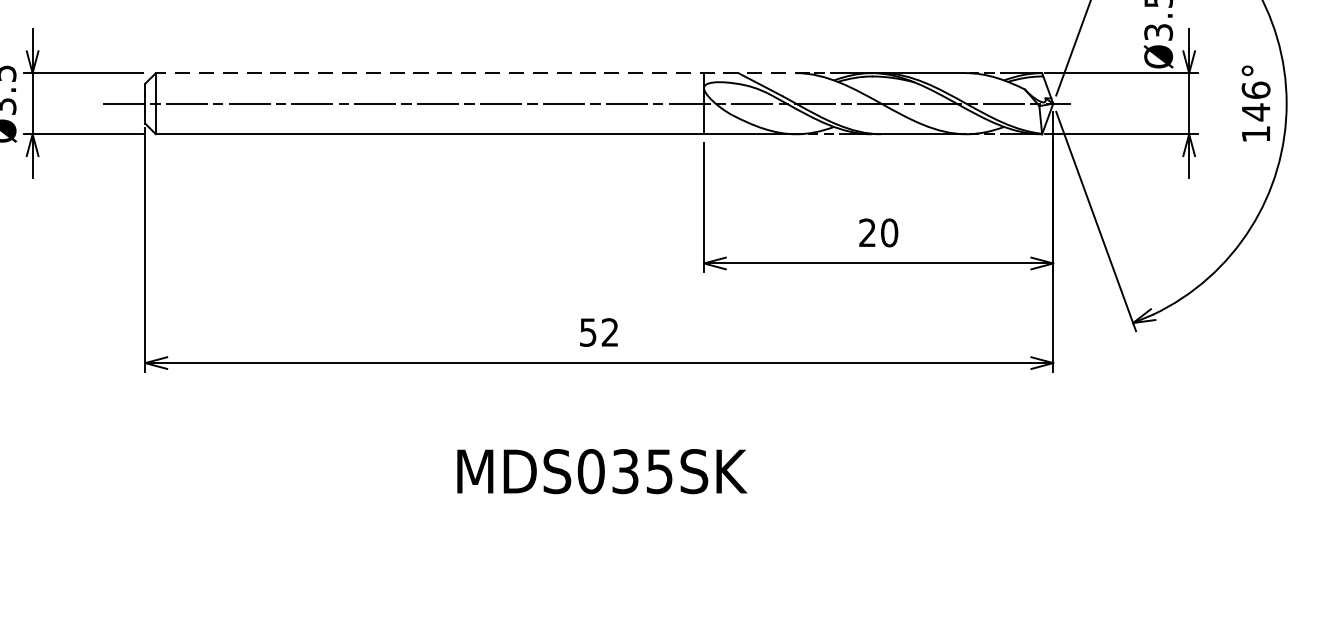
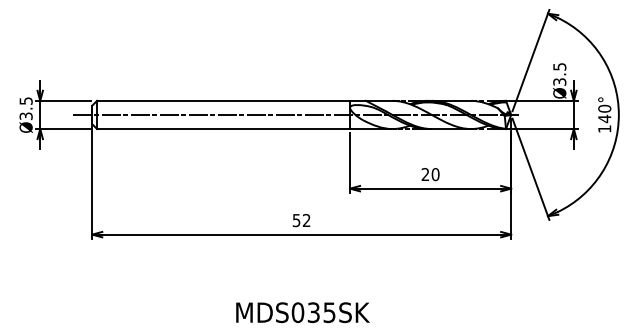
line: (483, 72) -> (248, 100), dashed -> solid
text: (1255, 89) -> (604, 108), 146° -> 140°
text: (601, 471) -> (302, 312), moved

